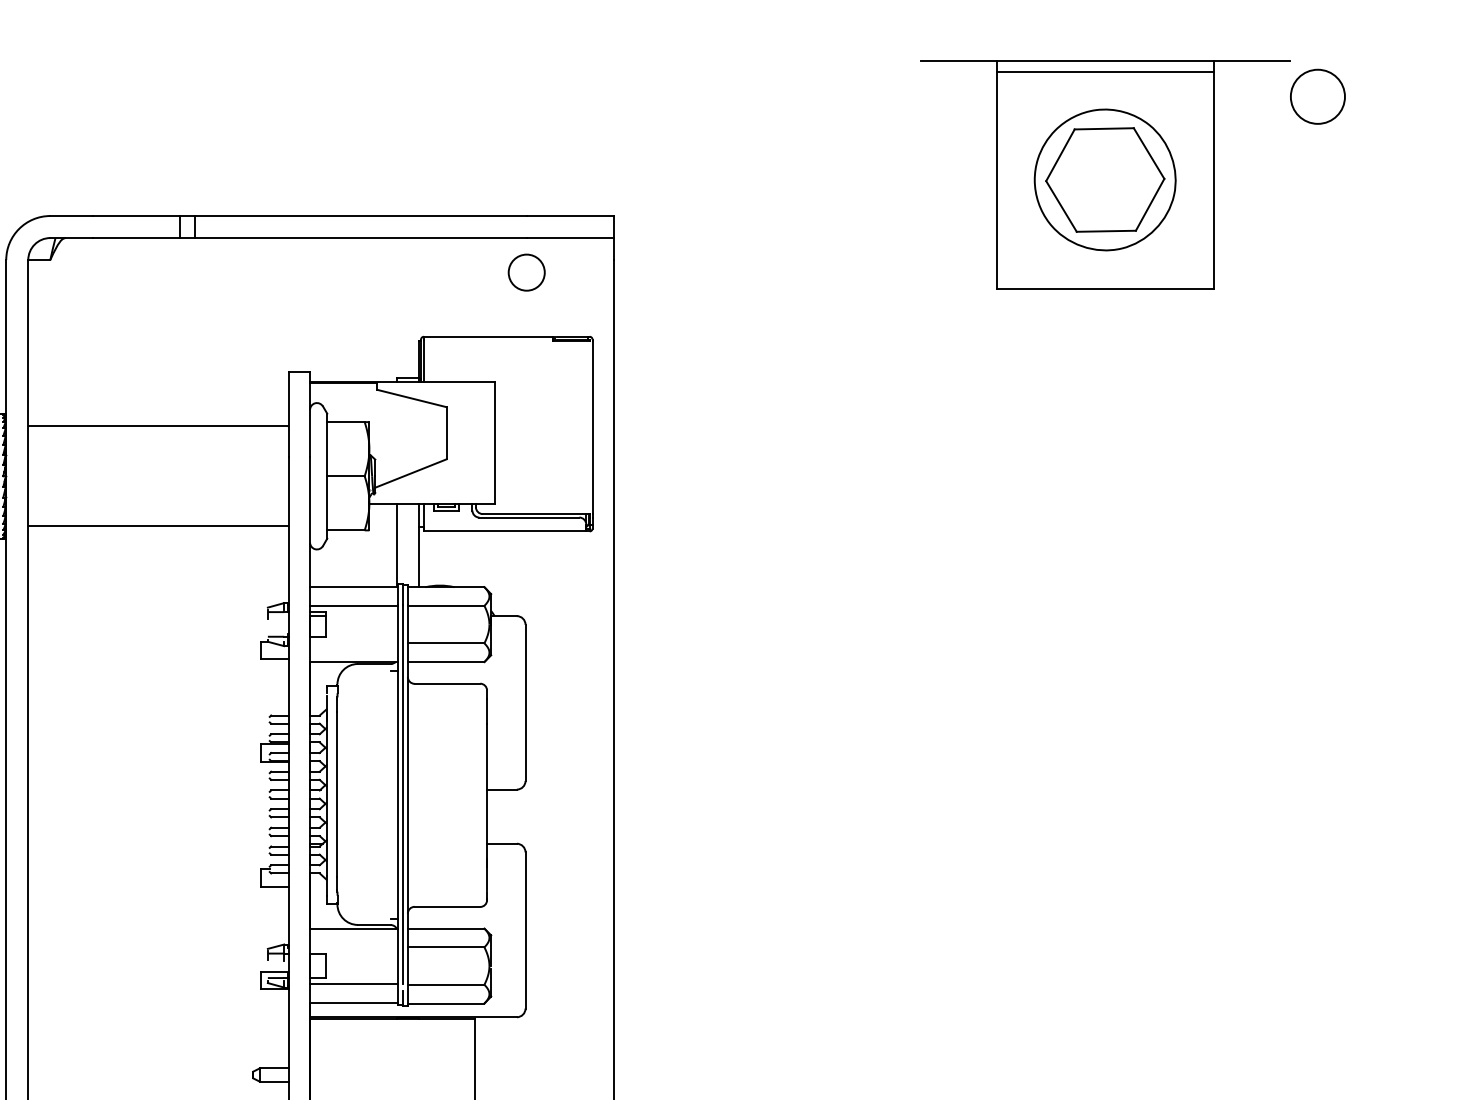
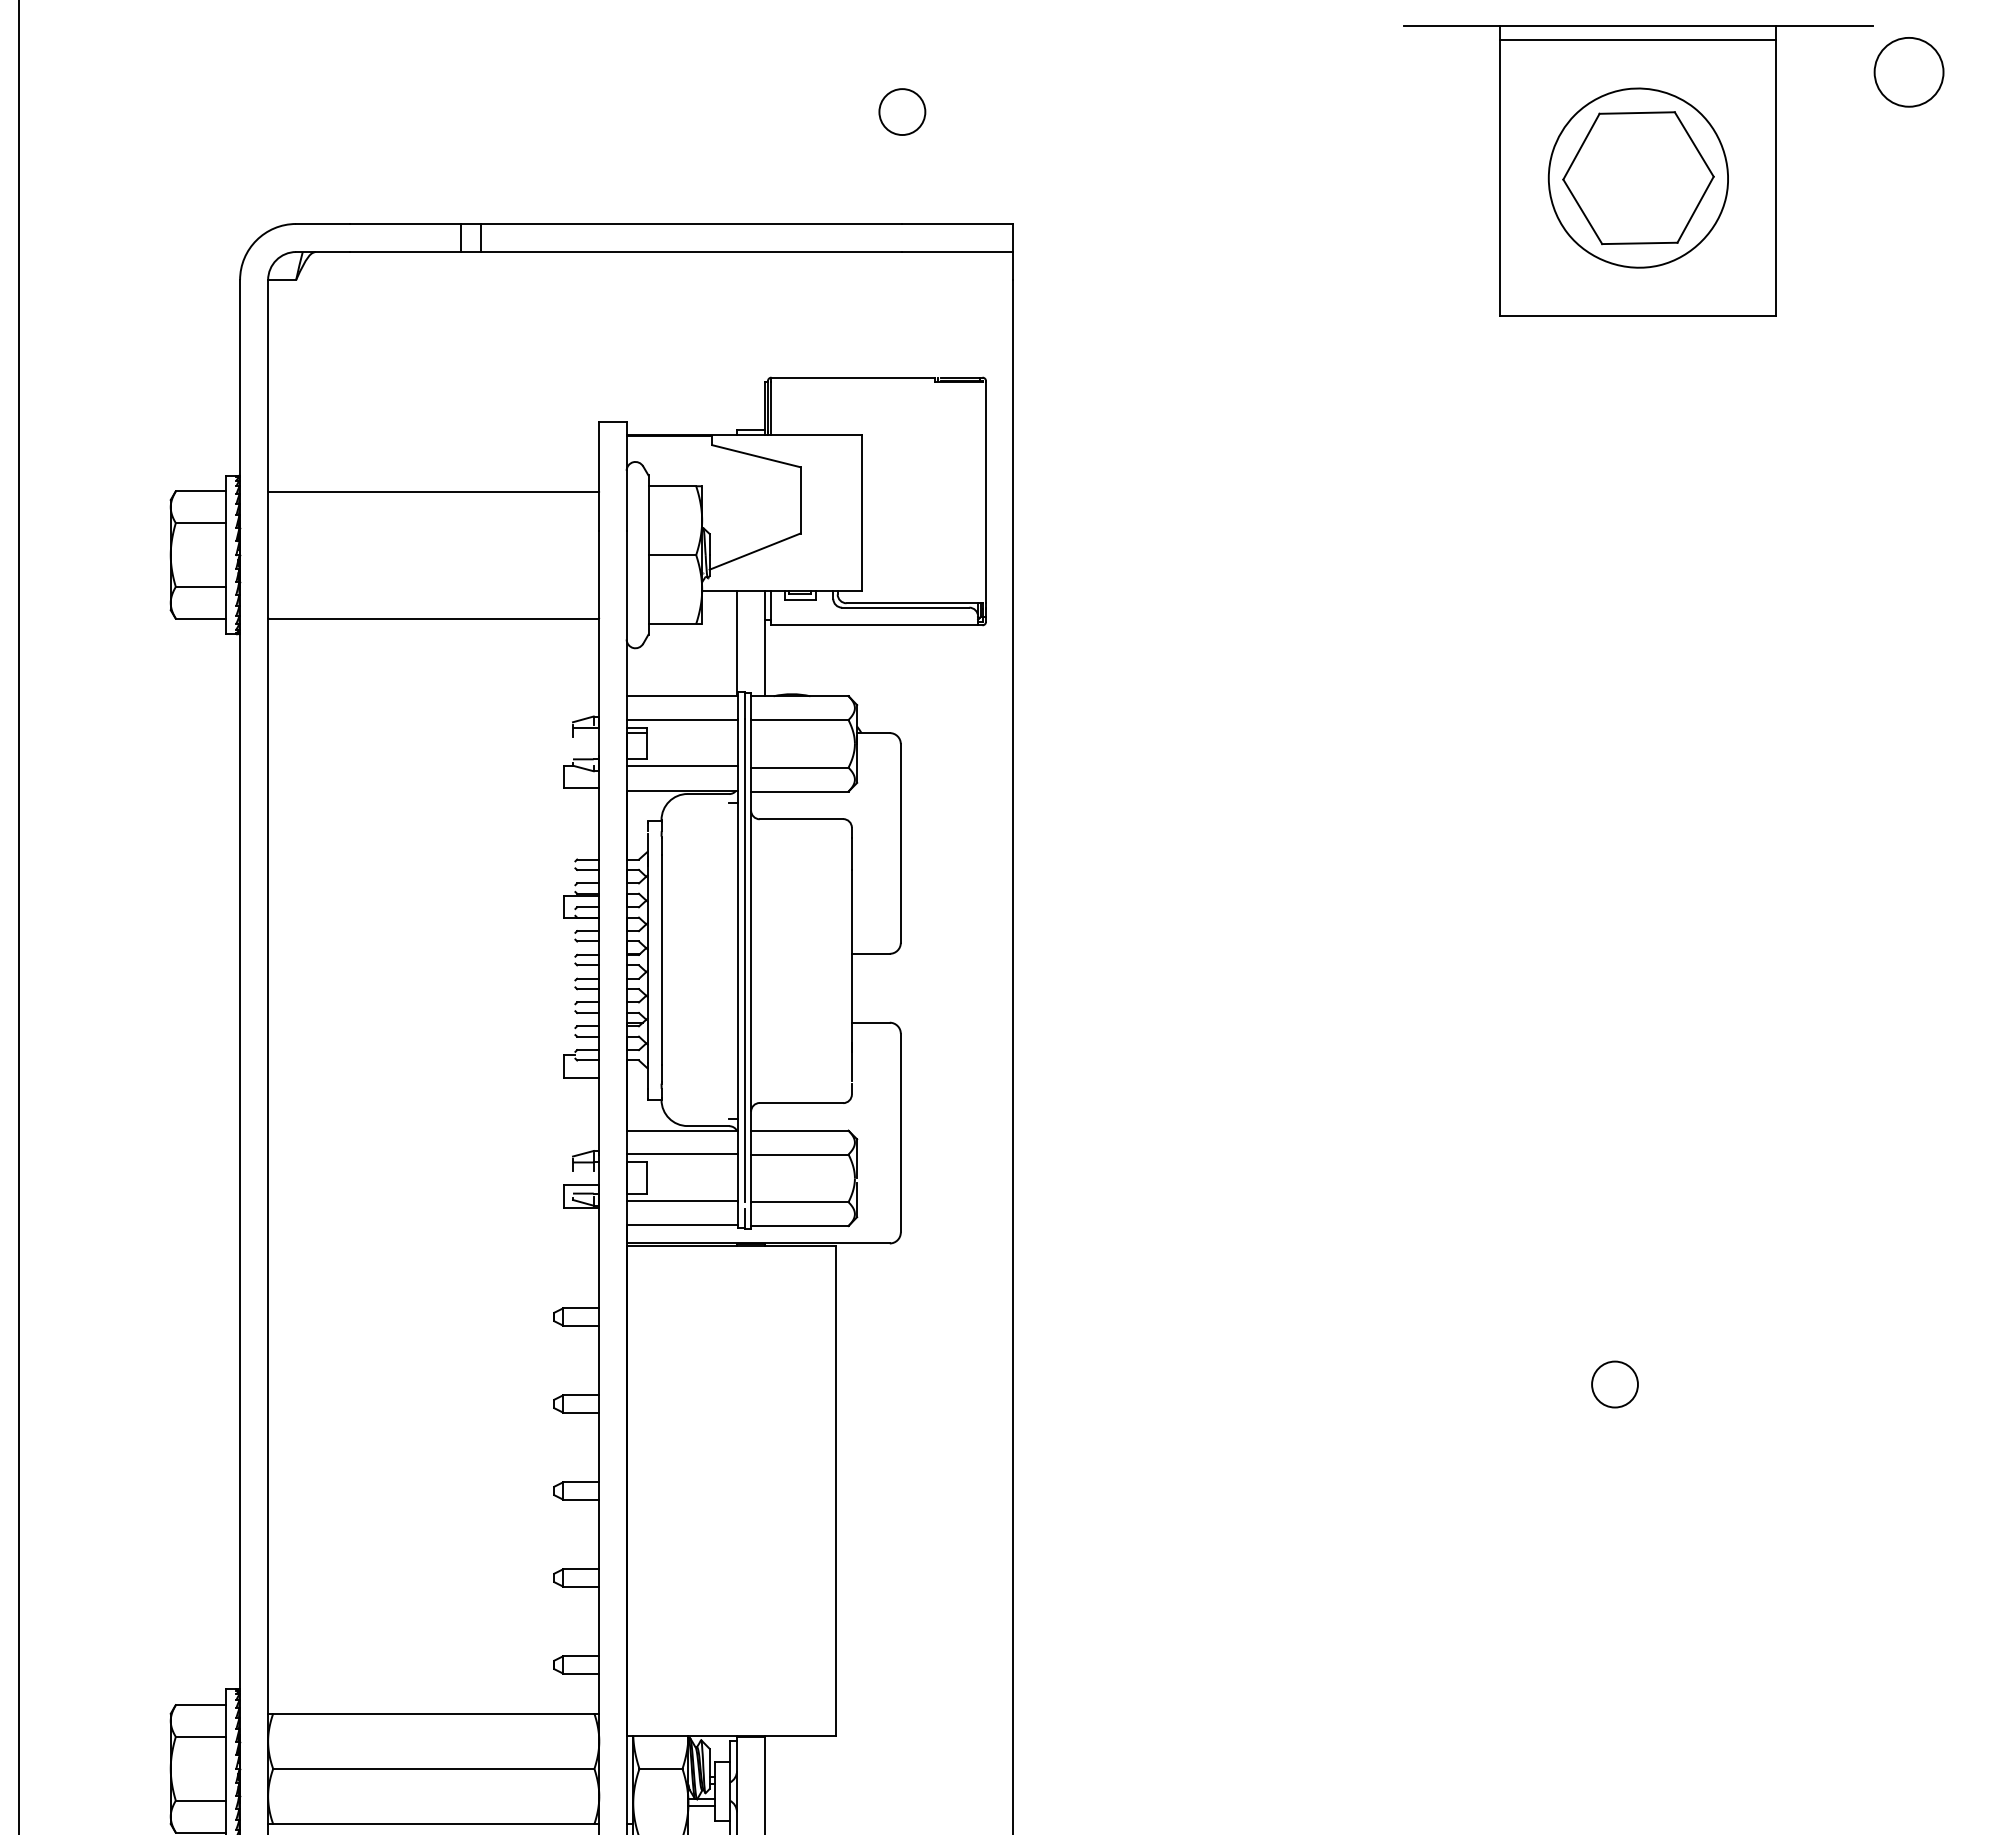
circle: (526, 272) -> (902, 111), moved
line: (353, 642) -> (682, 766), added
line: (353, 947) -> (682, 1154), added

